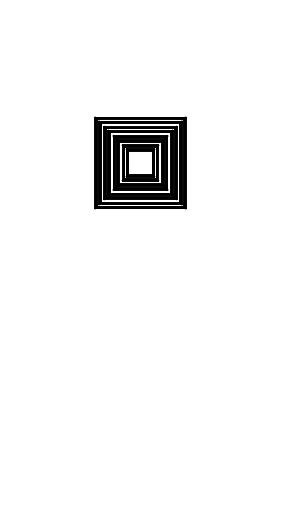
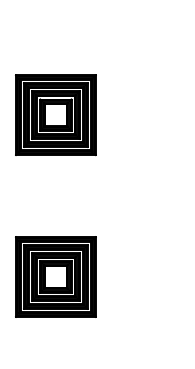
part: (140, 346) -> (55, 276), added

